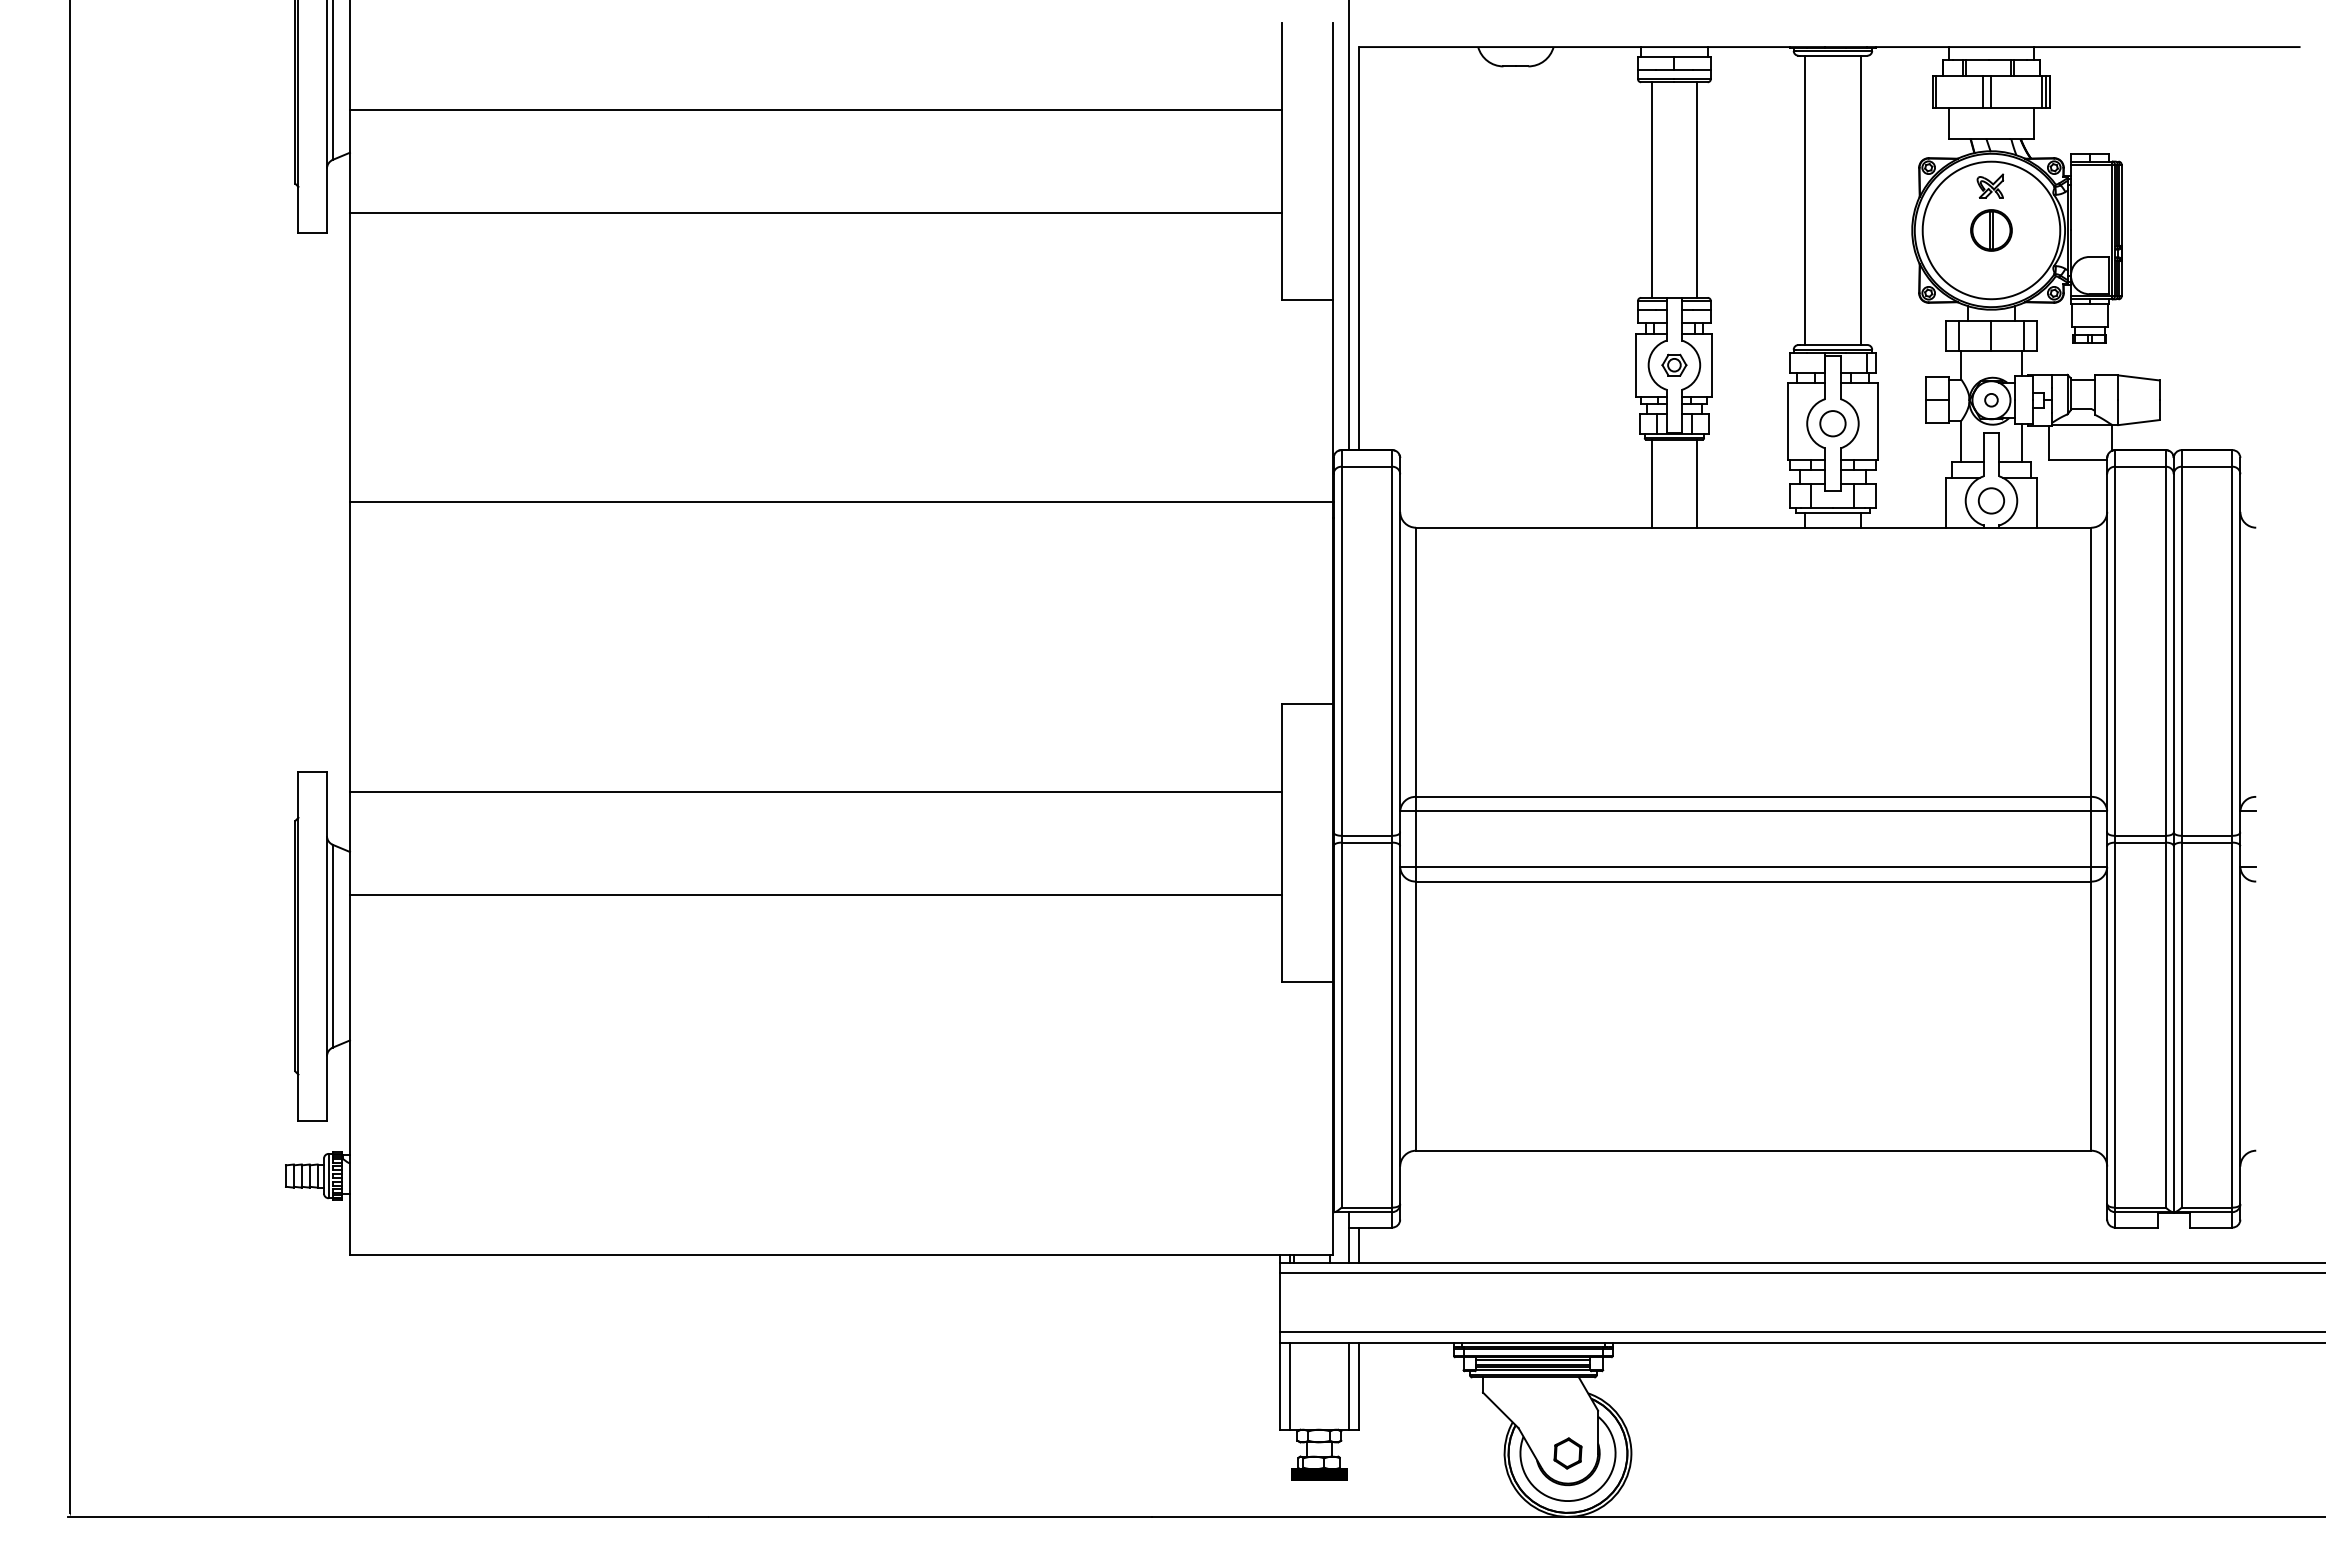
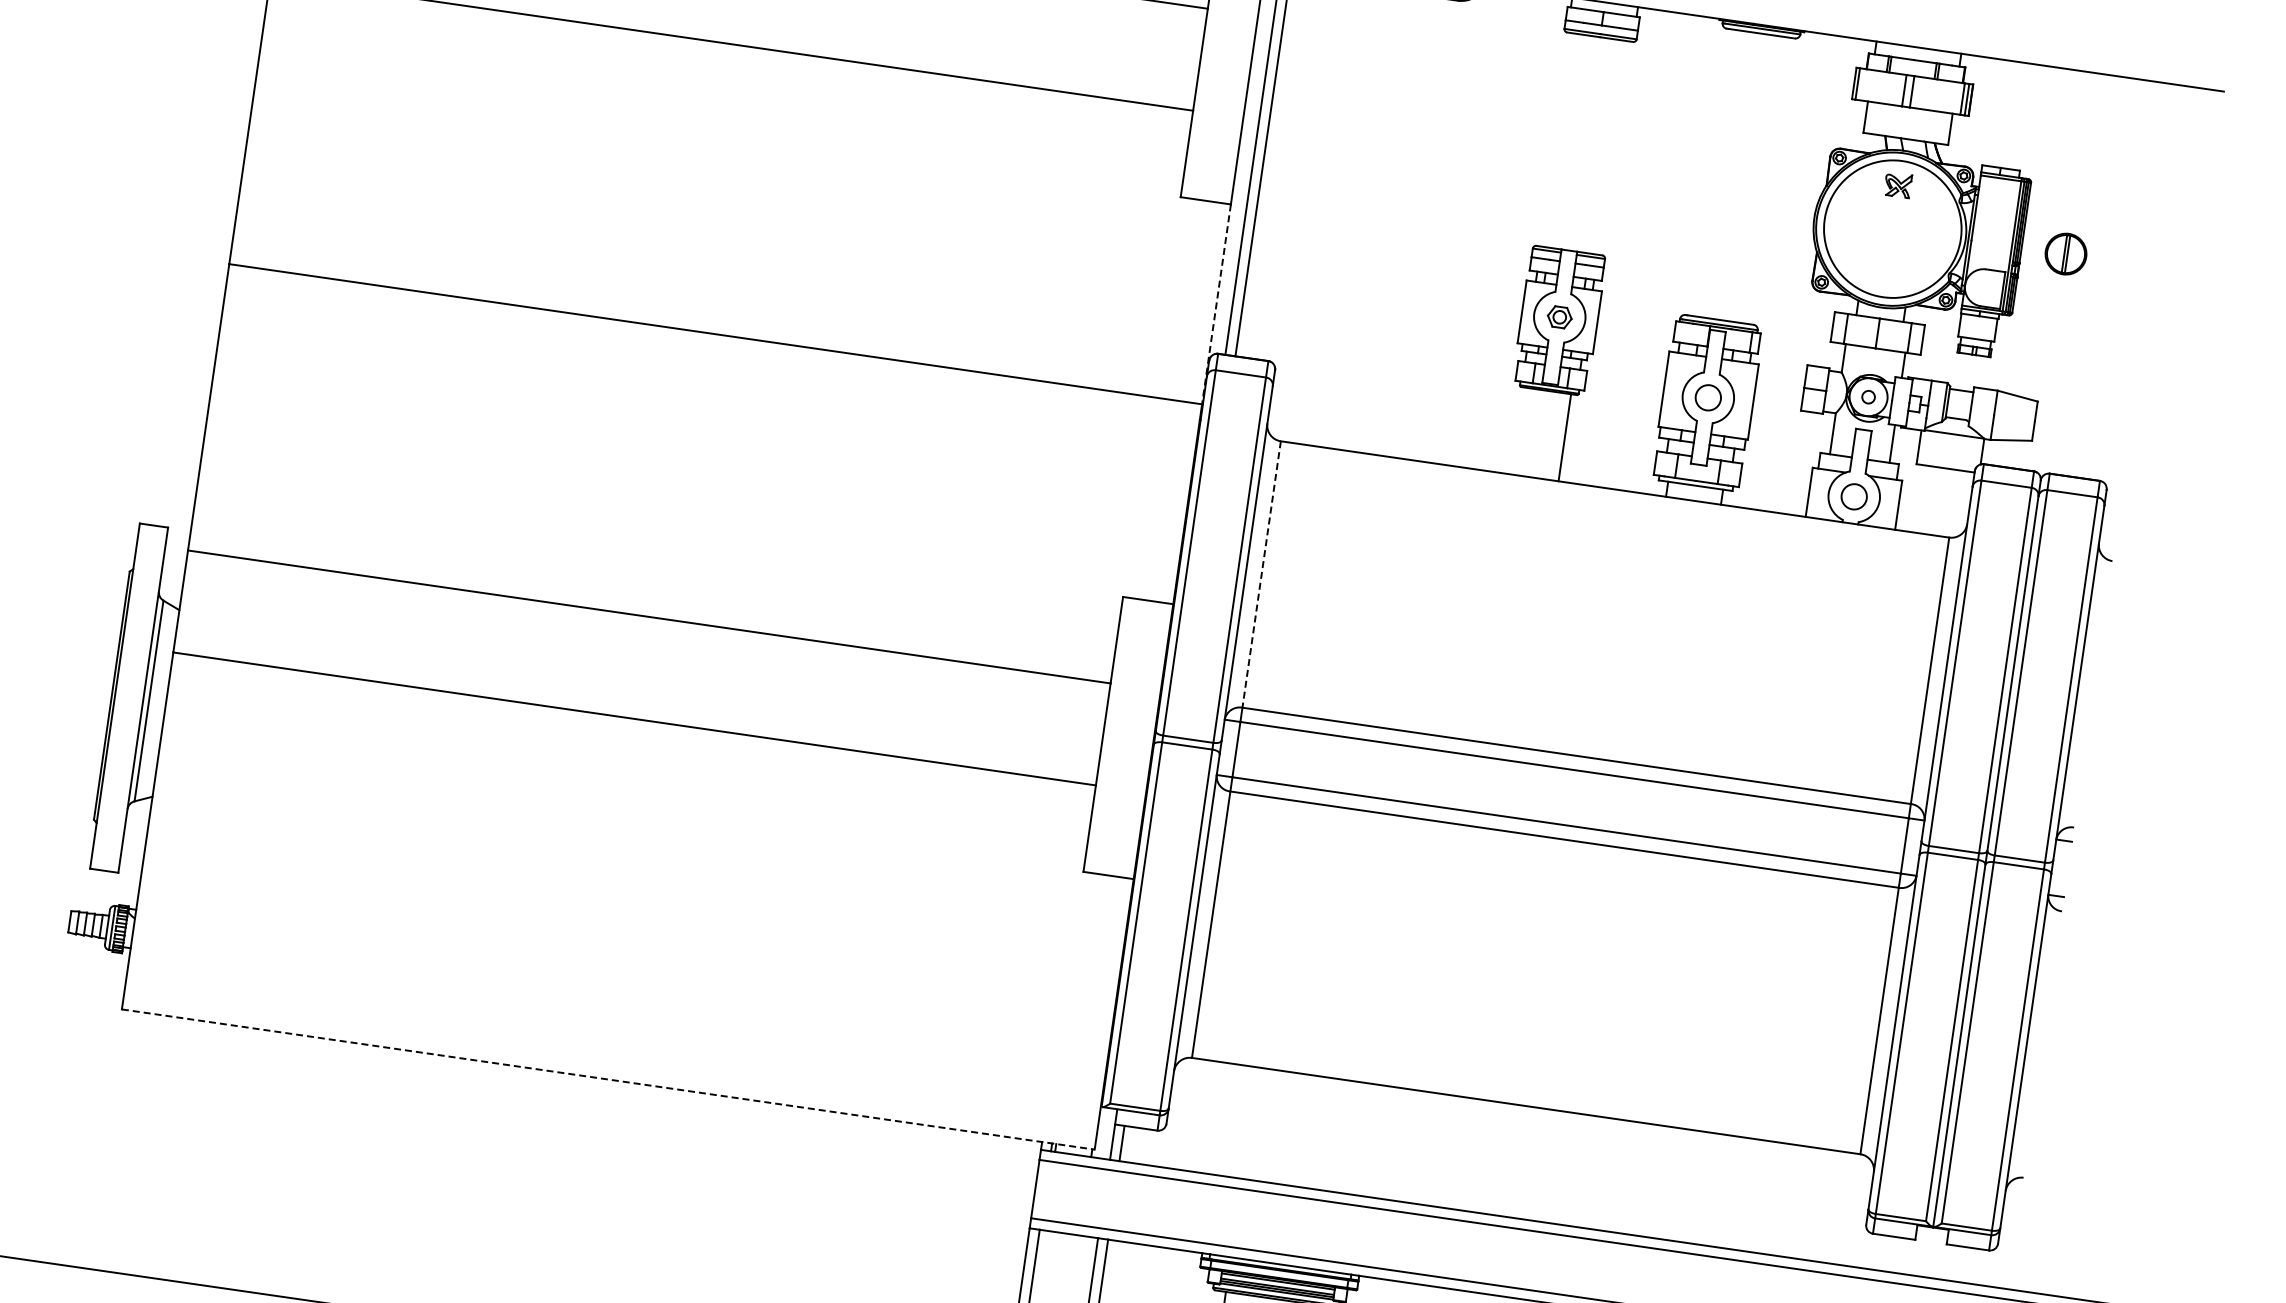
line: (1652, 189) -> (1563, 140), removed
line: (1696, 189) -> (1606, 146), removed
line: (1805, 200) -> (1713, 172), removed
line: (1860, 200) -> (1767, 180), removed
part: (1991, 230) -> (2066, 254), moved
line: (1332, 401) -> (1216, 304), solid -> dashed
line: (1652, 483) -> (1521, 431), removed
line: (1416, 662) -> (1262, 574), solid -> dashed
line: (841, 1255) -> (608, 1079), solid -> dashed

